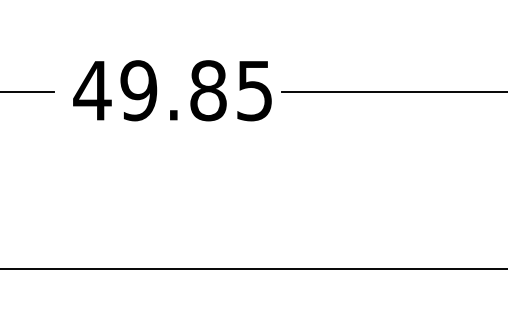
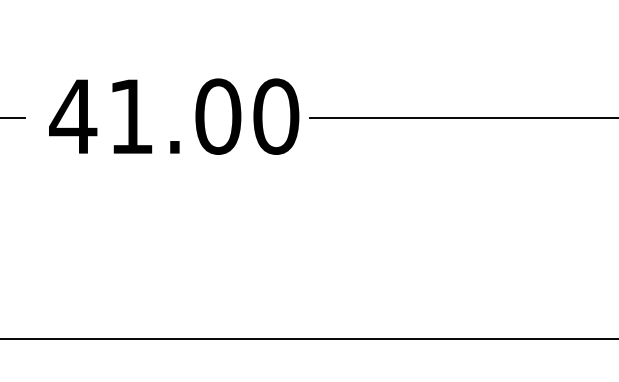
text: (196, 90) -> (203, 116), 49.85 -> 41.00

